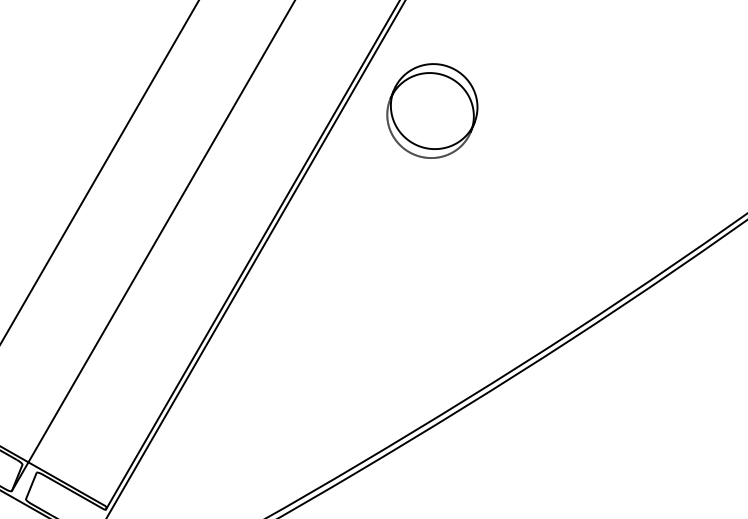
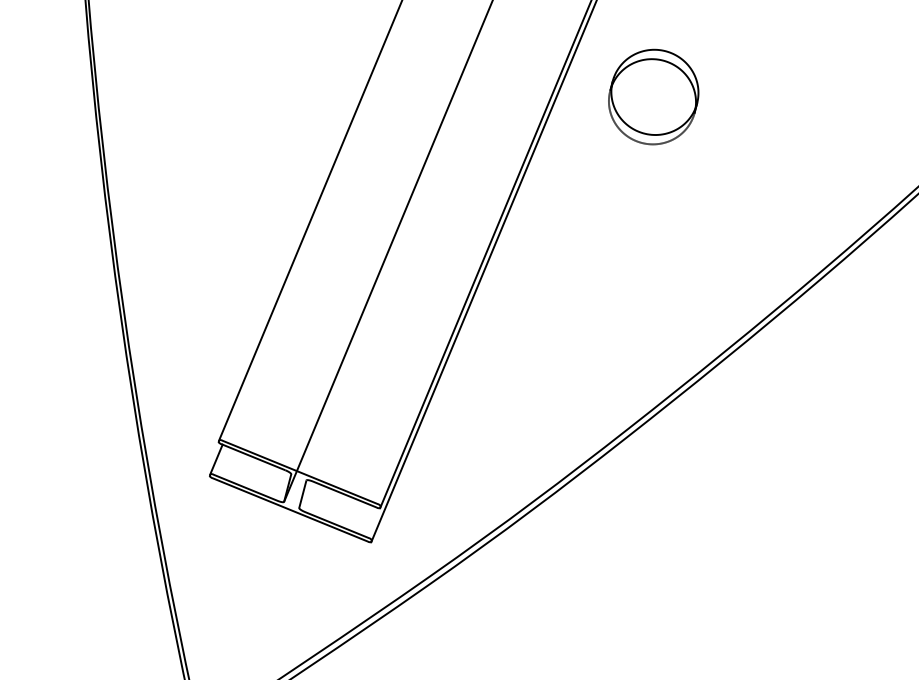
part: (432, 110) -> (653, 96), moved

